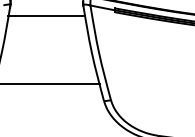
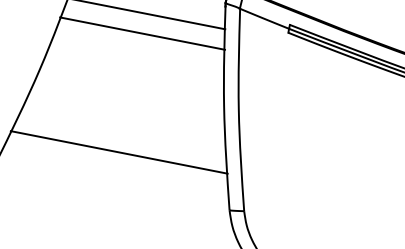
line: (46, 26) -> (141, 34), added

